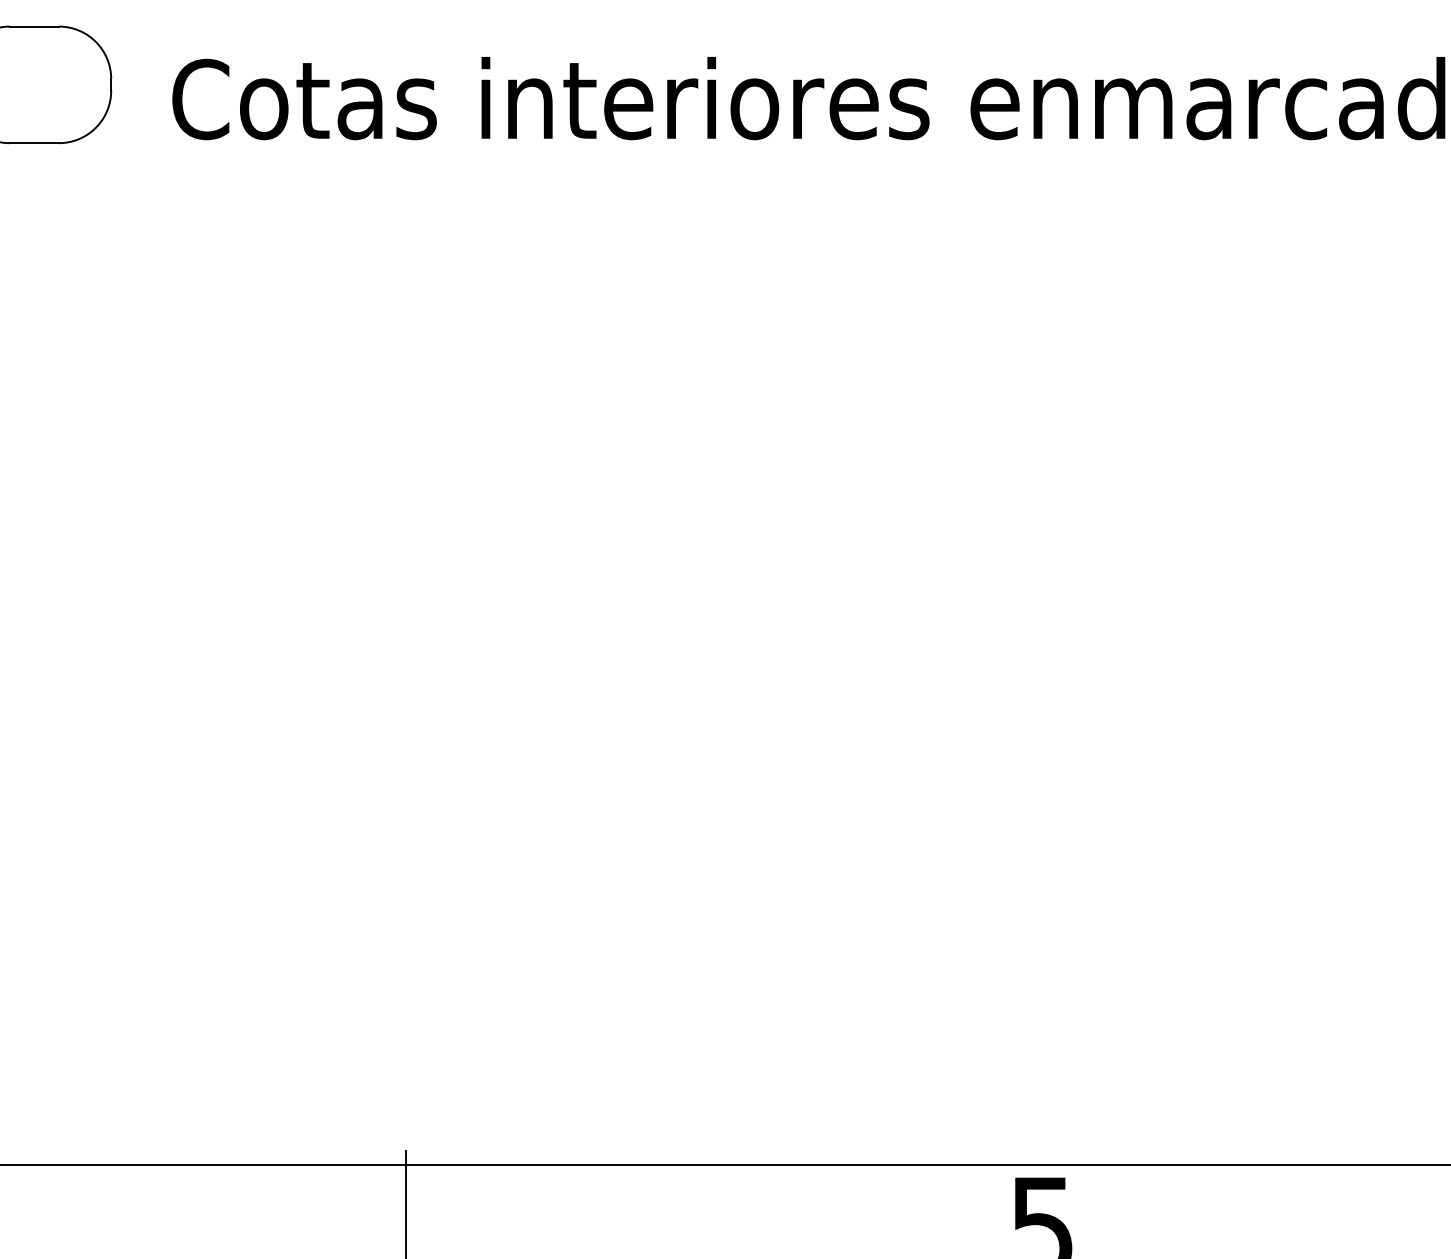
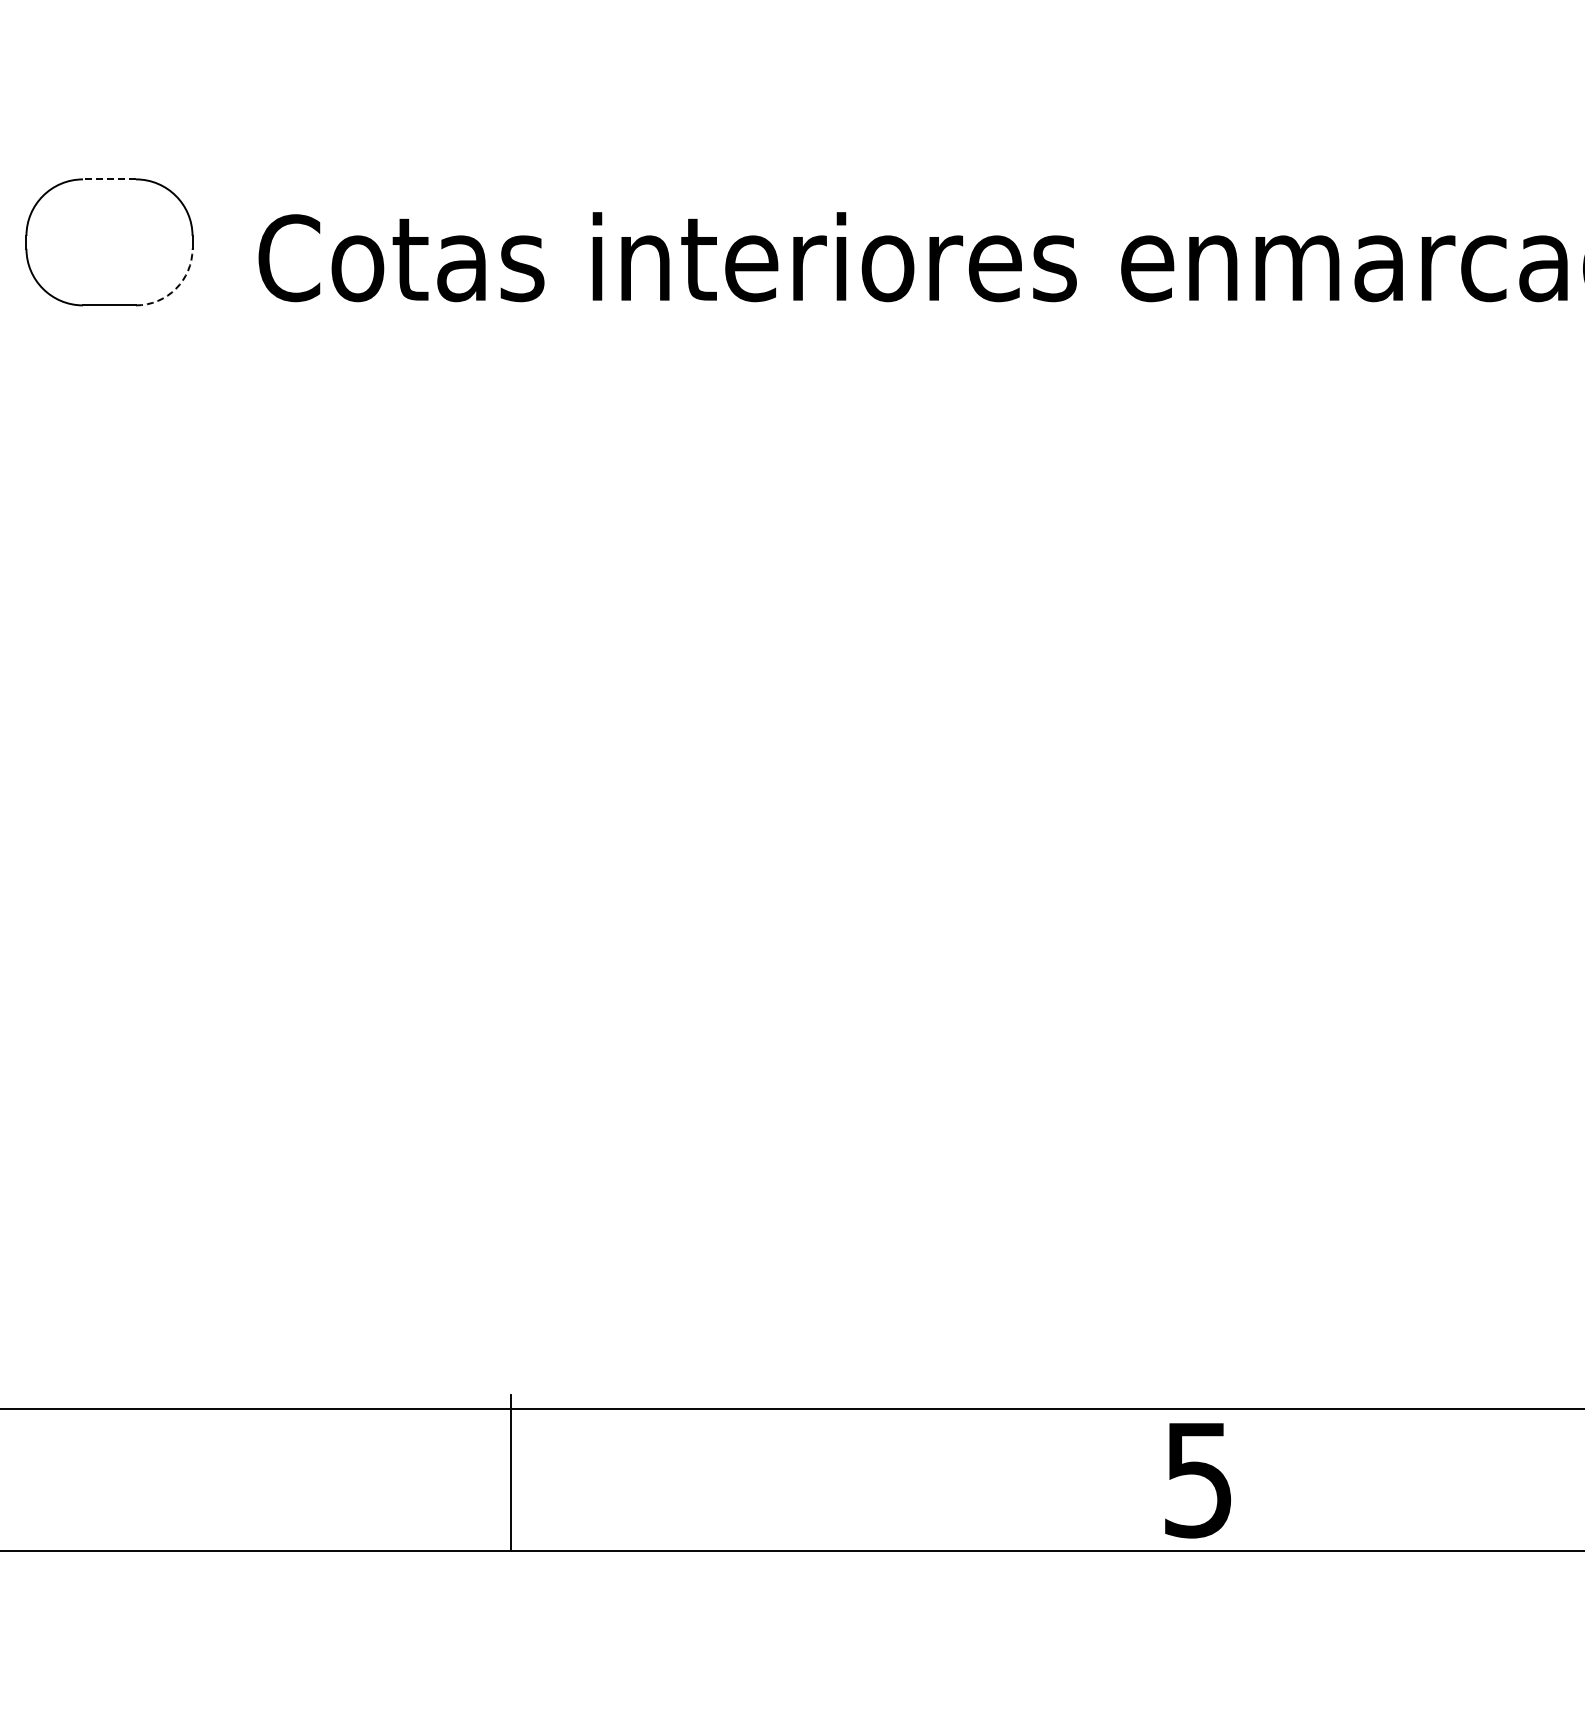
line: (34, 26) -> (109, 179), solid -> dashed
arc: (95, 127) -> (175, 288), solid -> dashed

